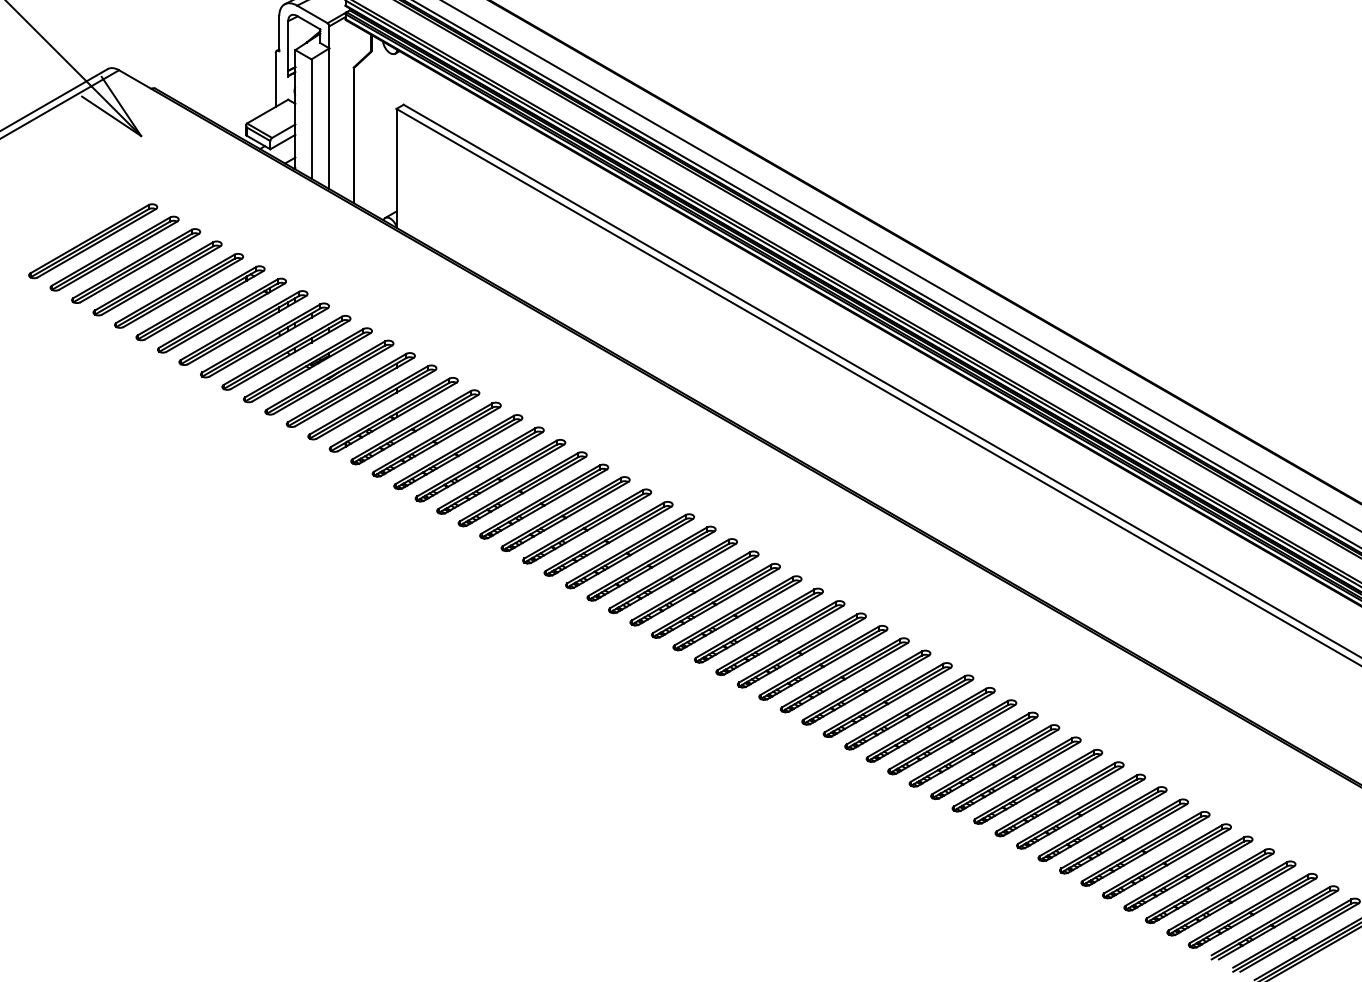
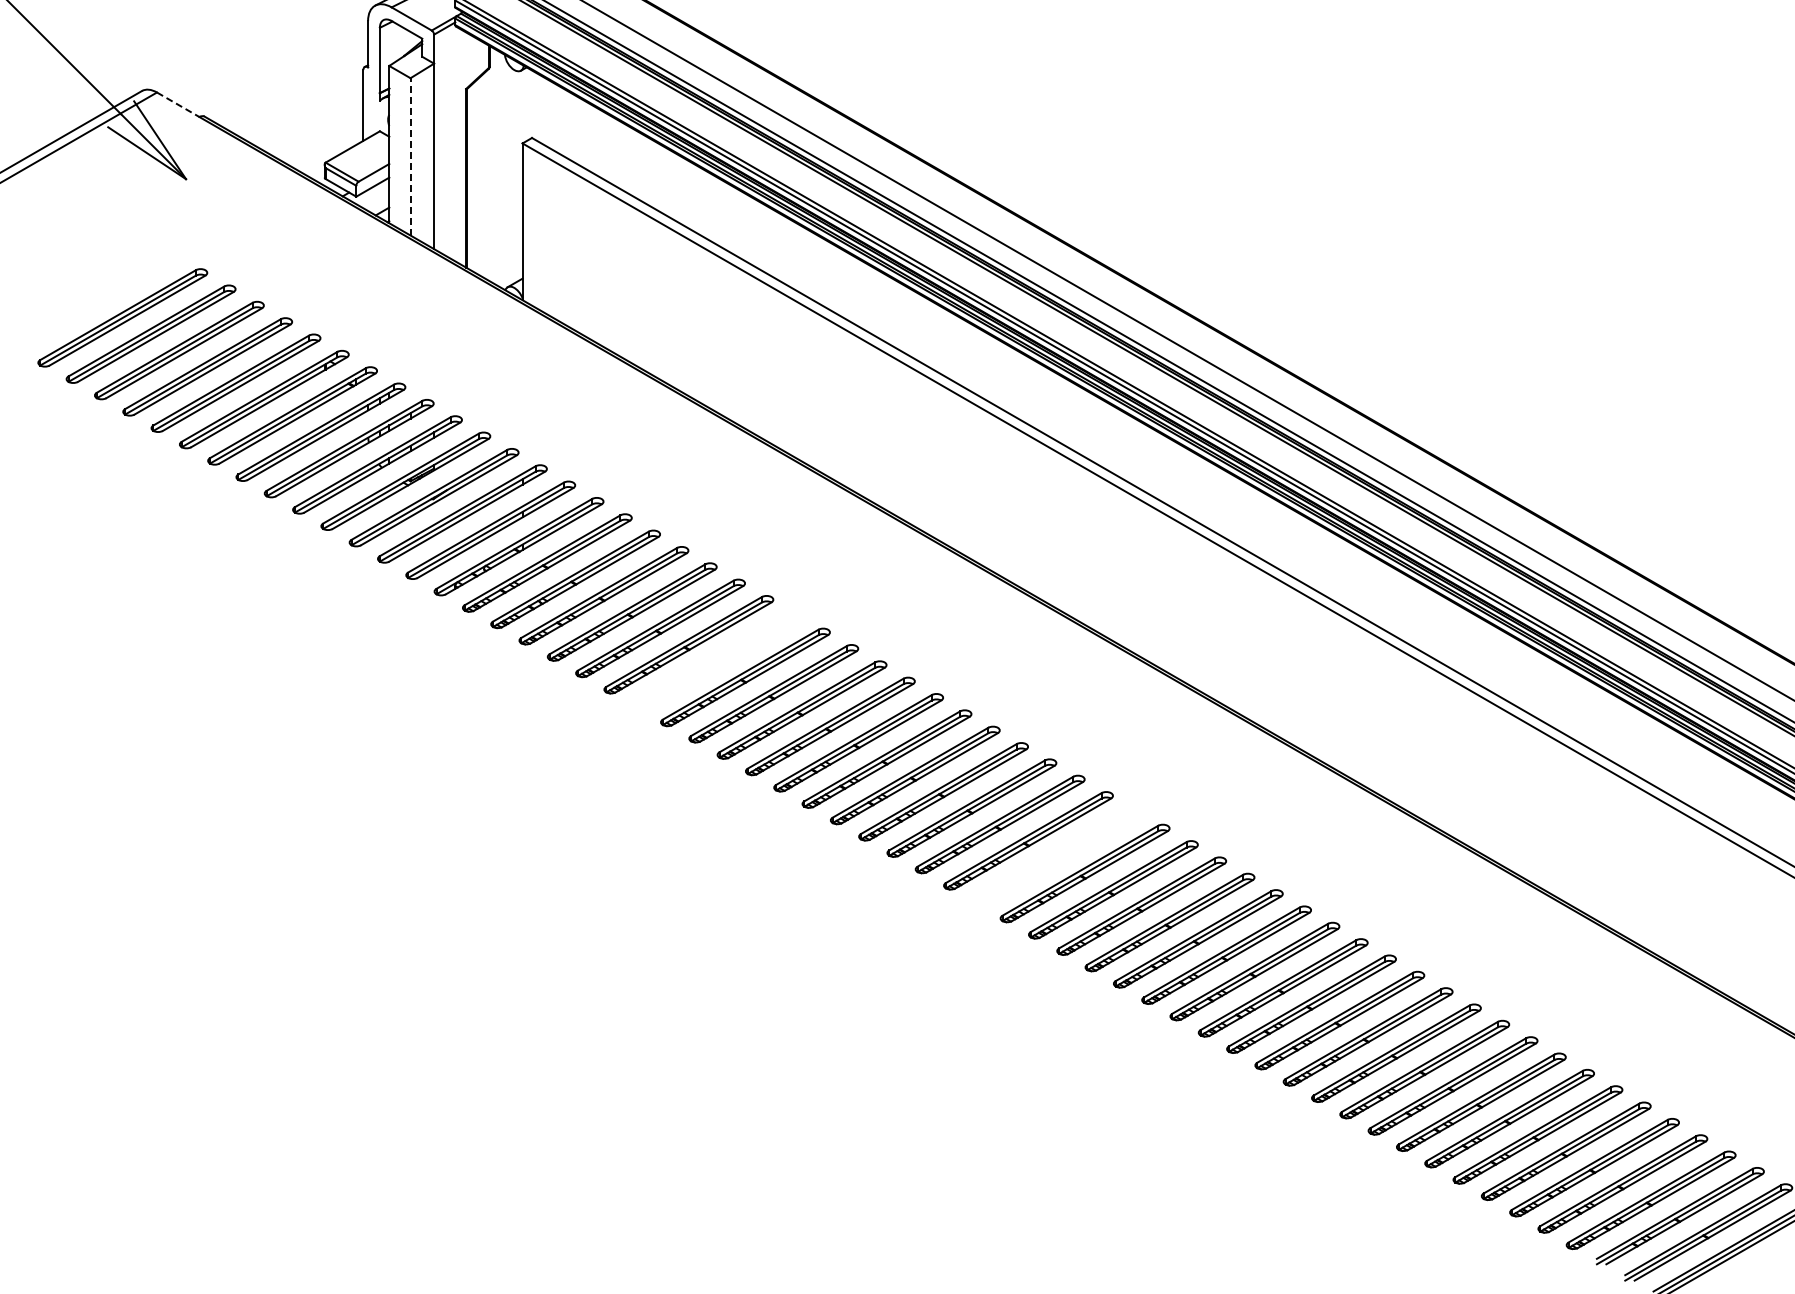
line: (135, 79) -> (178, 104), solid -> dashed
line: (311, 118) -> (410, 156), solid -> dashed
part: (543, 501) -> (716, 660), removed
part: (801, 649) -> (1056, 856), removed

